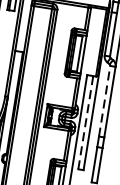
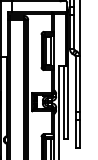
line: (104, 101) -> (75, 84), dashed -> solid
line: (85, 122) -> (63, 102), dashed -> solid

